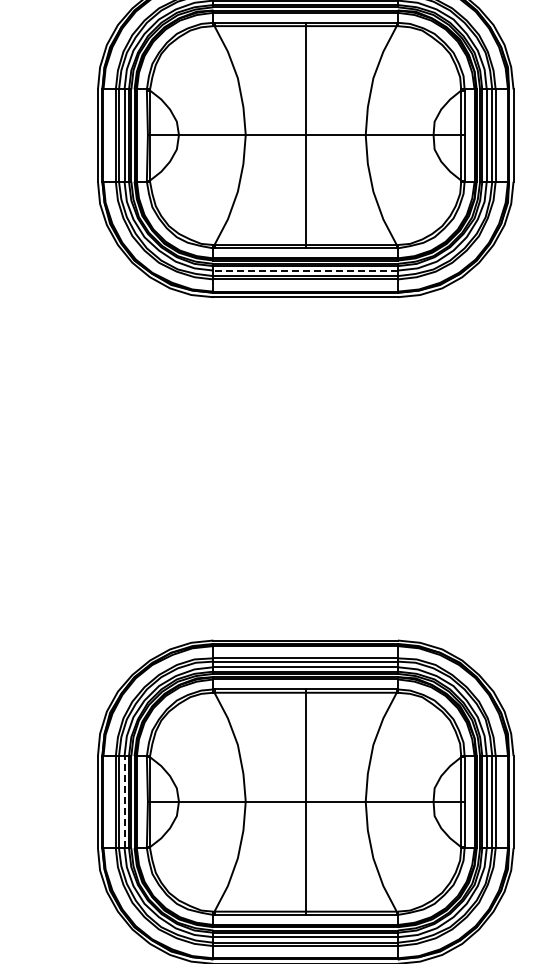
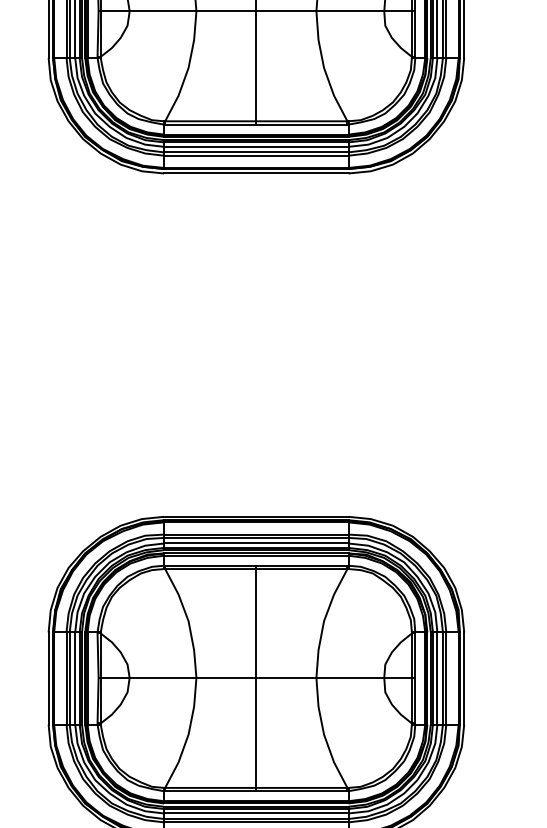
line: (305, 270) -> (256, 146), dashed -> solid
line: (124, 801) -> (75, 677), dashed -> solid

